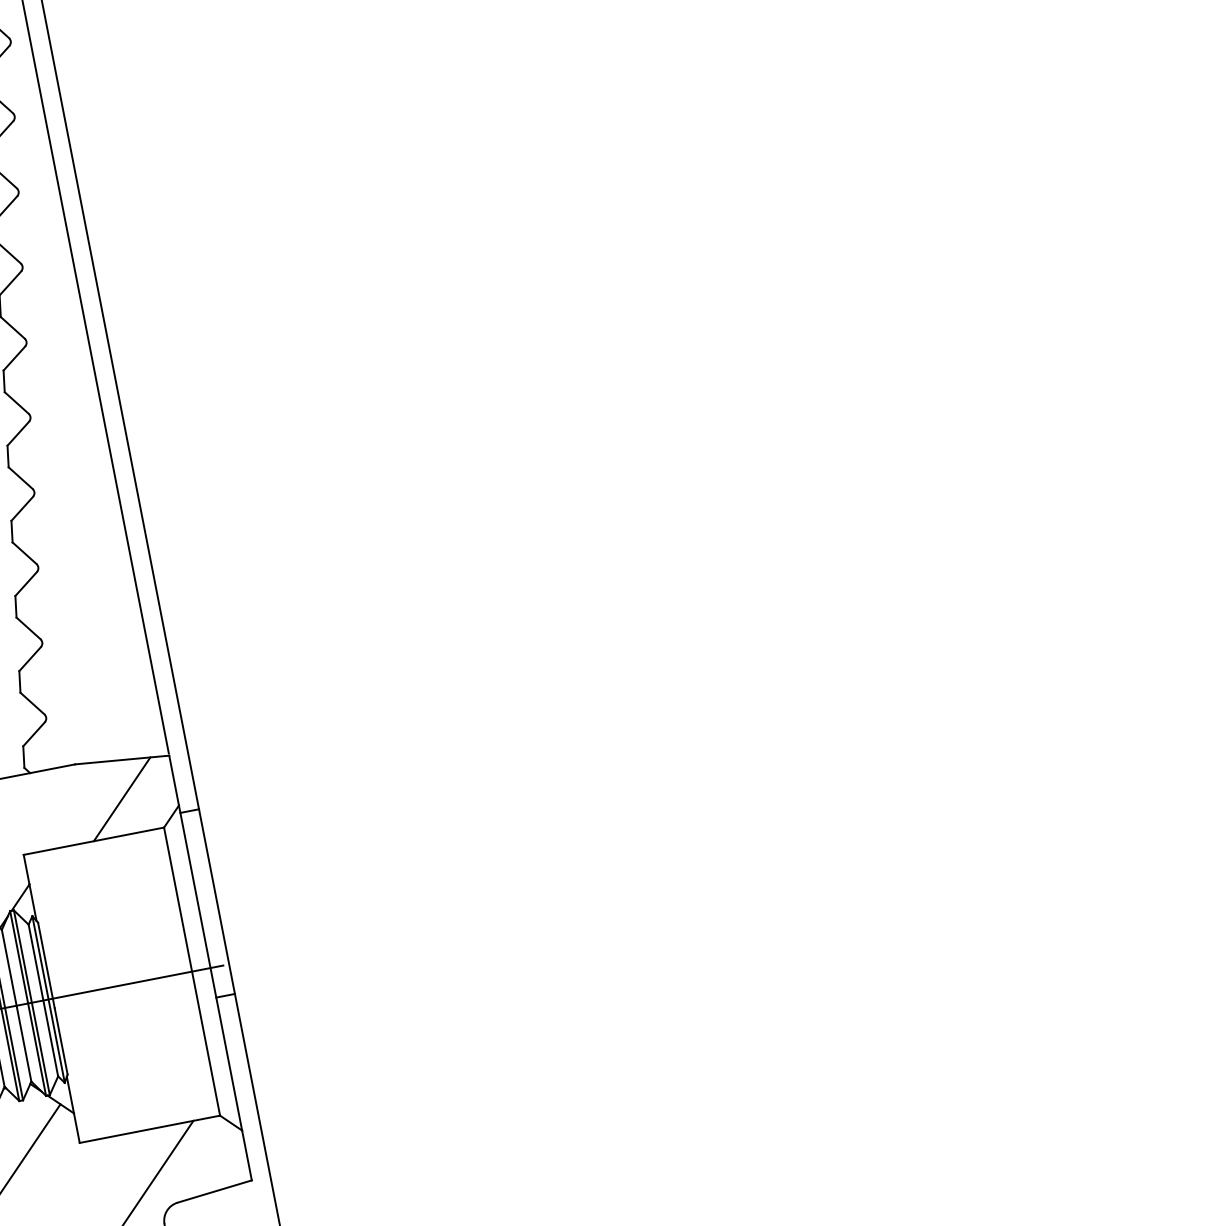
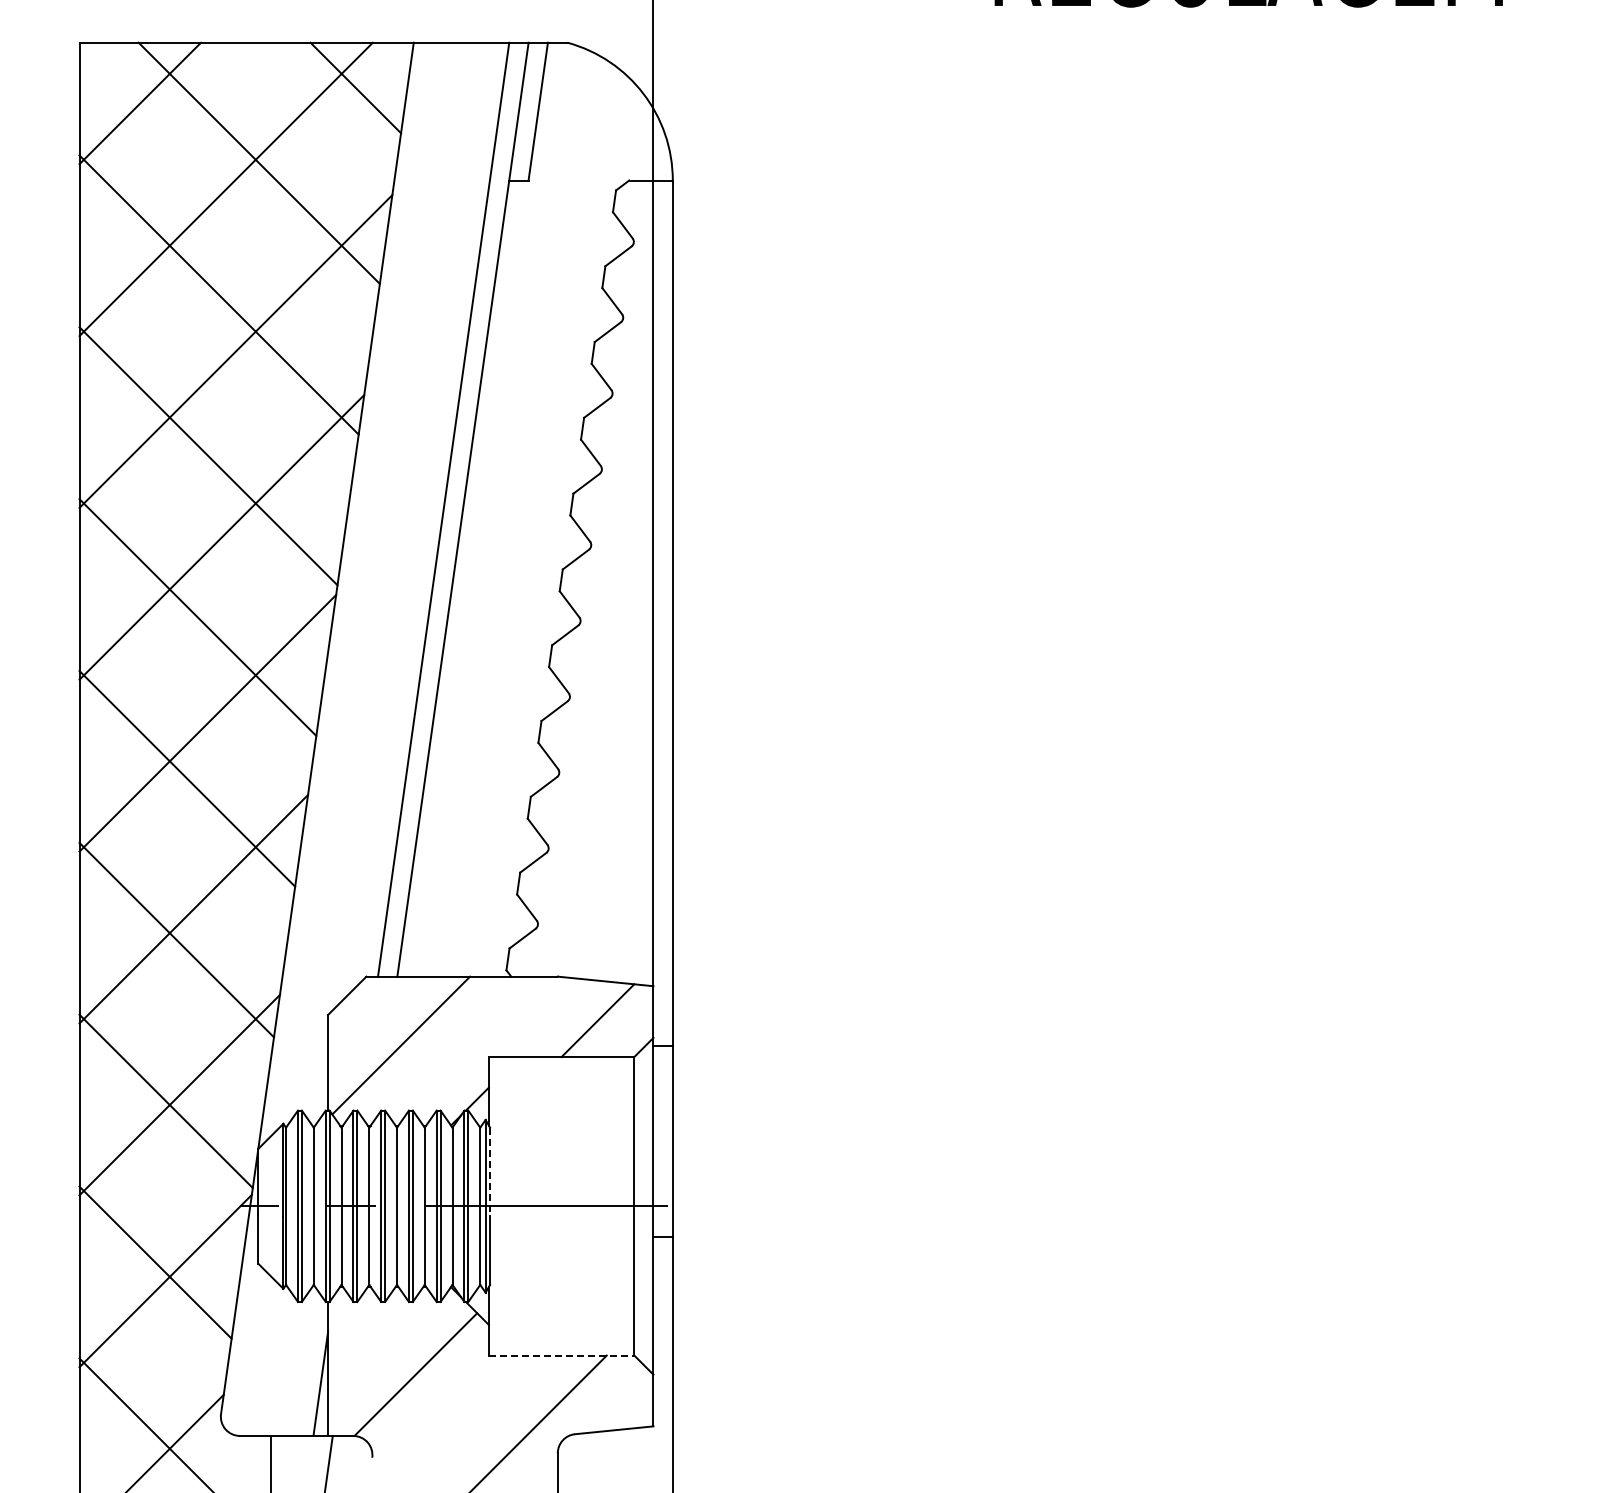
line: (46, 965) -> (490, 1172), solid -> dashed
line: (149, 1129) -> (561, 1355), solid -> dashed

